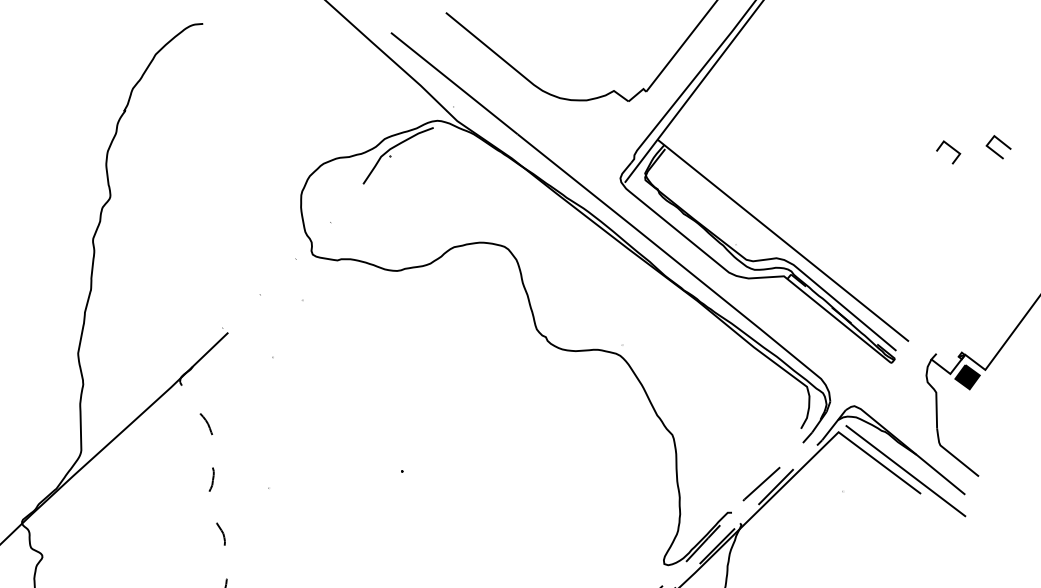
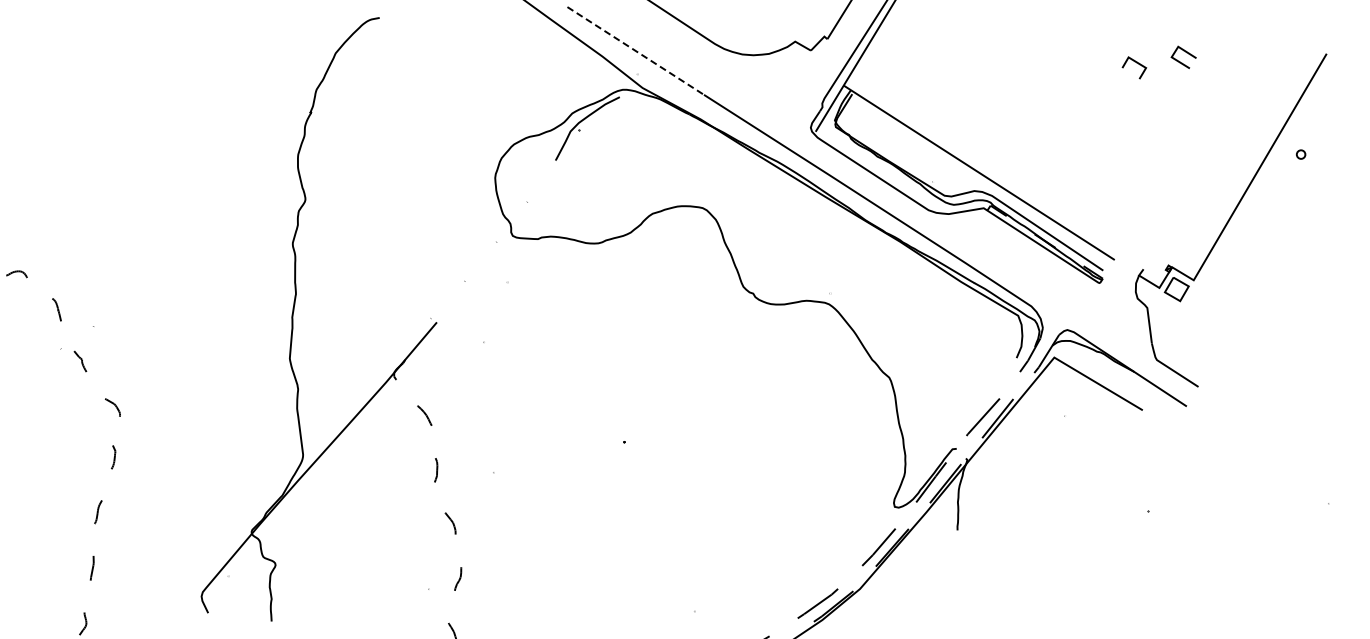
line: (455, 84) -> (636, 51), solid -> dashed
fill: (967, 377) -> (1176, 289), removed
line: (906, 470) -> (1125, 388), removed

